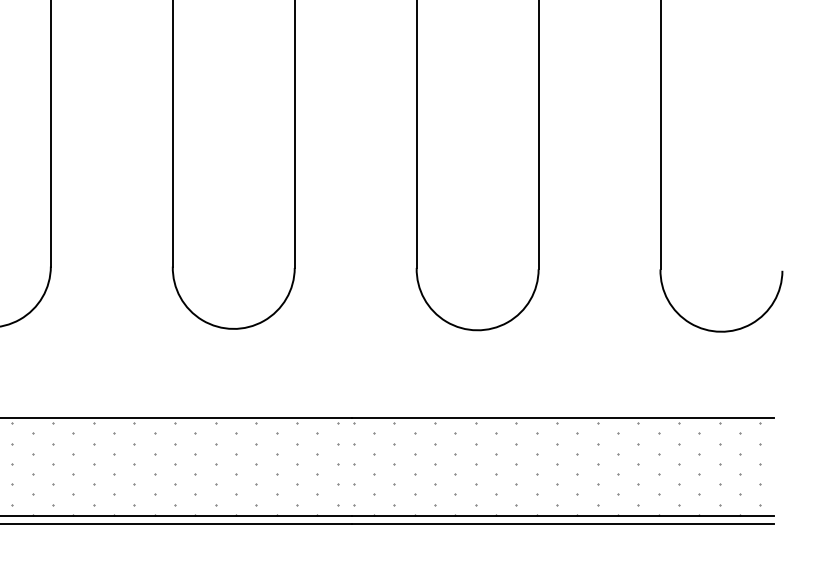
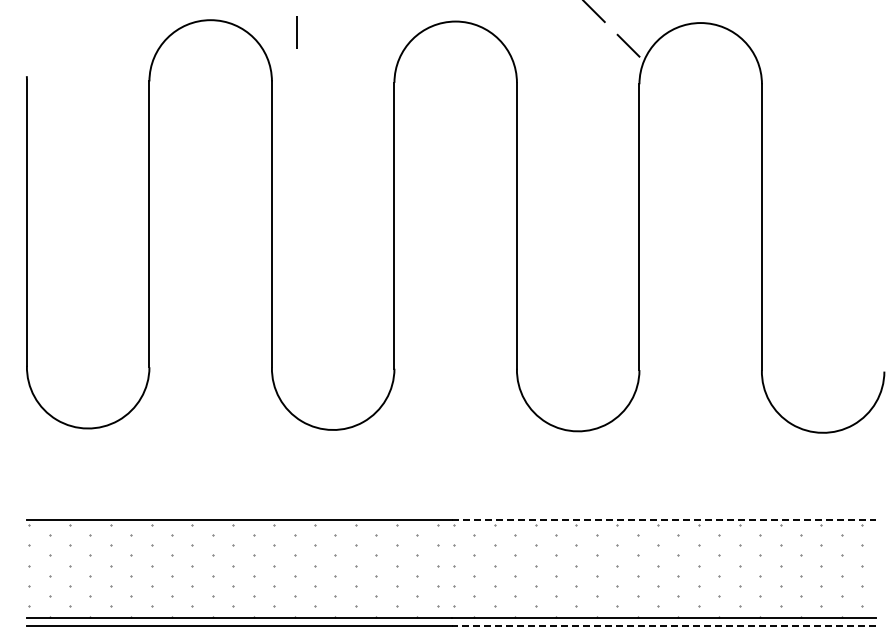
line: (563, 418) -> (664, 519), solid -> dashed
line: (562, 524) -> (663, 626), solid -> dashed

